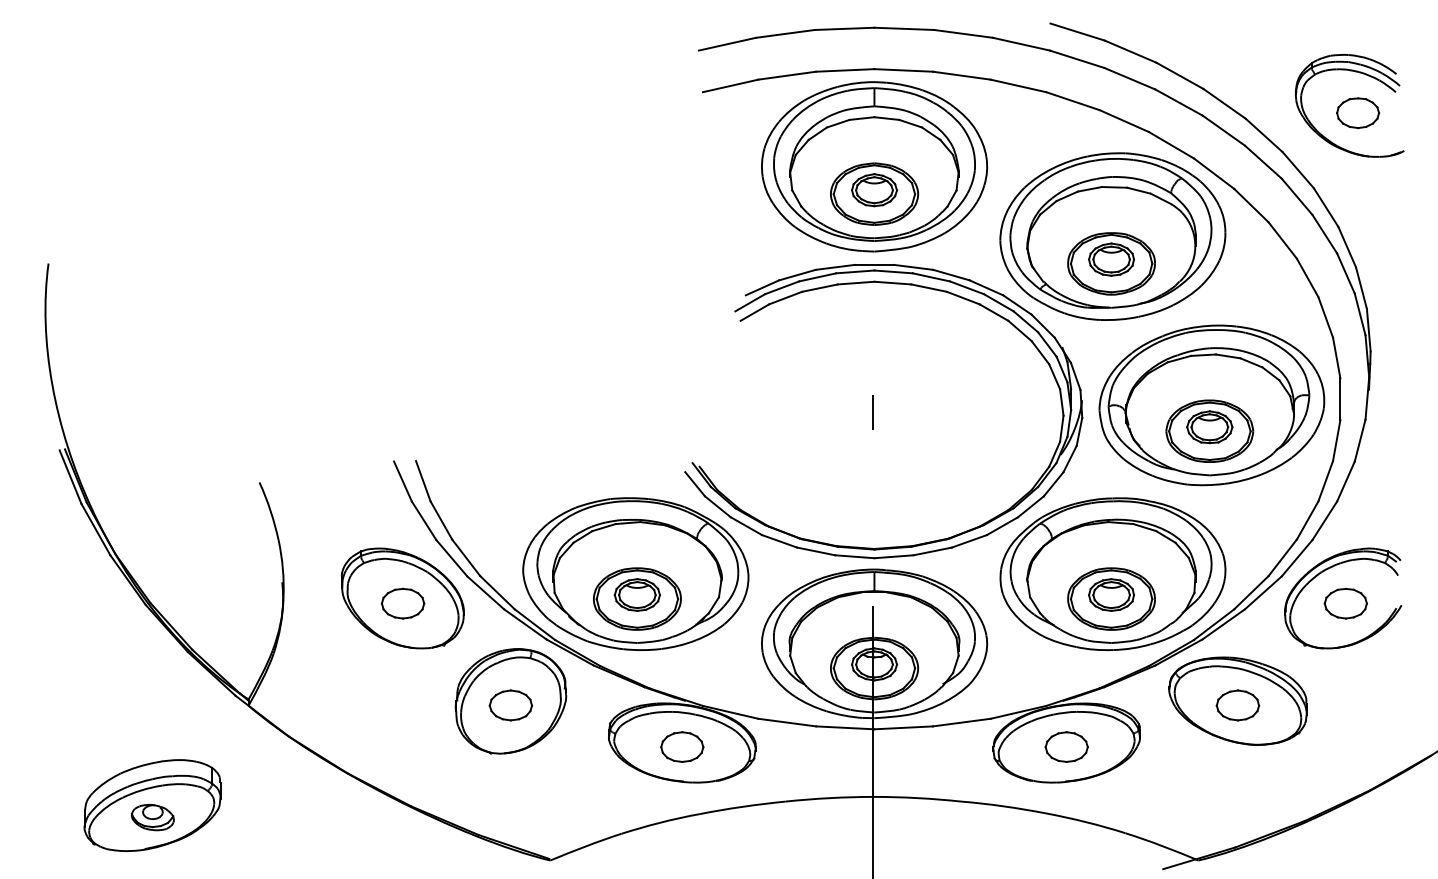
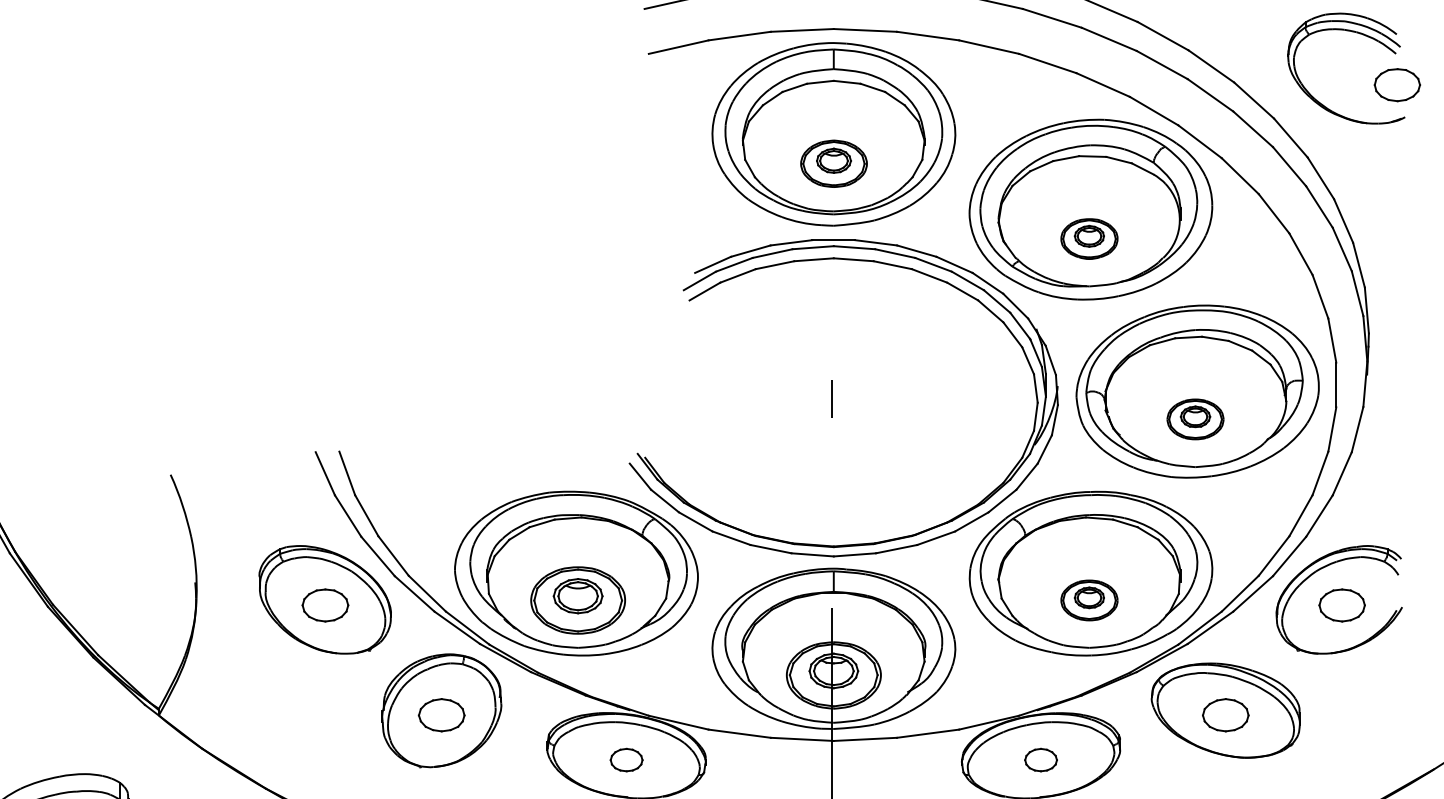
part: (1358, 113) -> (1397, 85), moved
part: (874, 193) -> (833, 163), size x0.7
part: (1111, 263) -> (1089, 238), size x0.6
part: (1209, 430) -> (1195, 418), size x0.6
part: (1111, 598) -> (1089, 599), size x0.6
part: (682, 746) -> (626, 759), size x0.7
part: (1066, 746) -> (1040, 759), size x0.7

